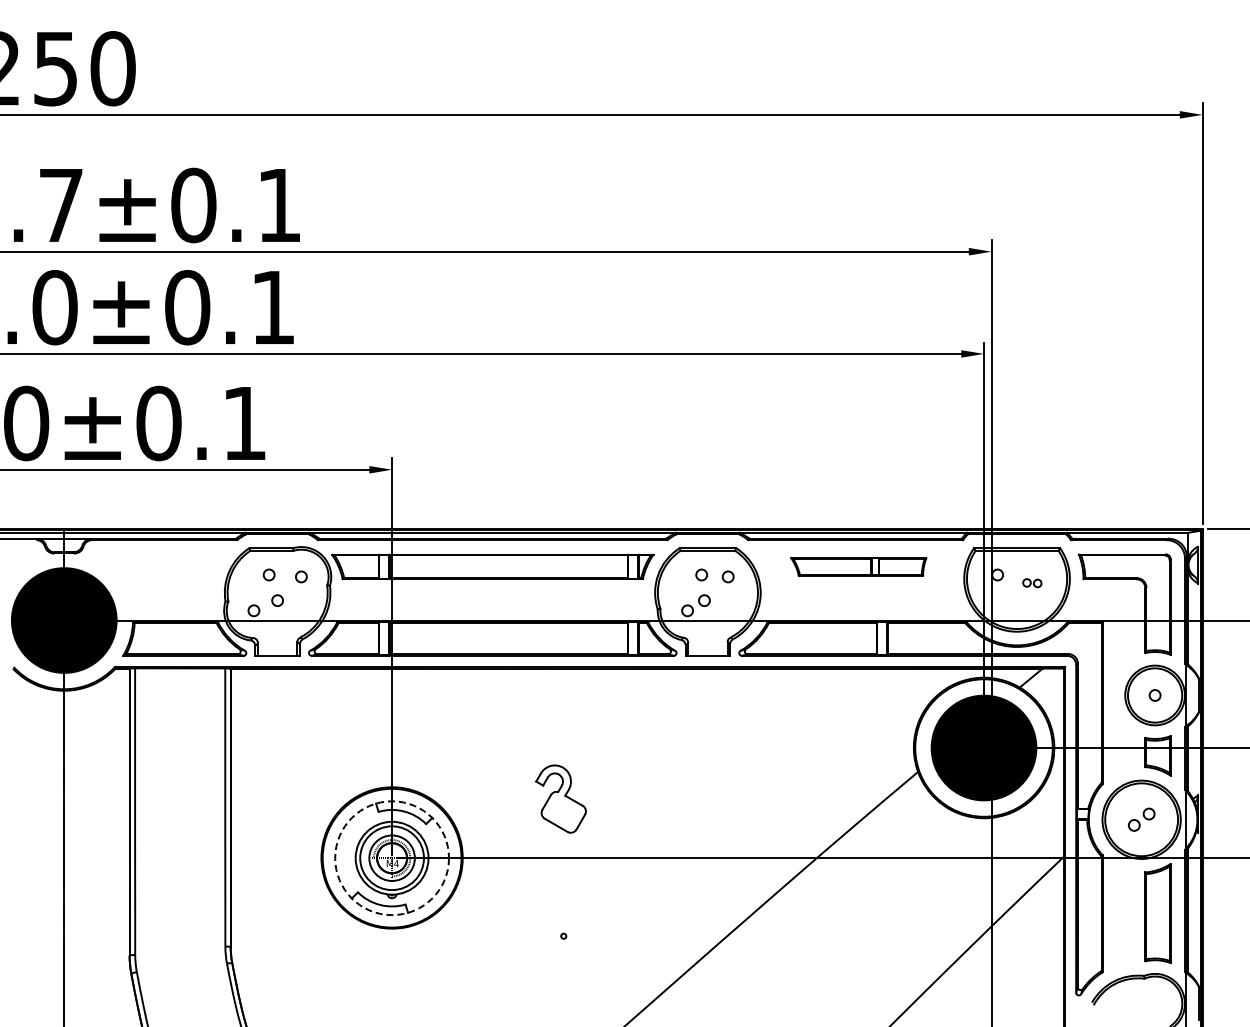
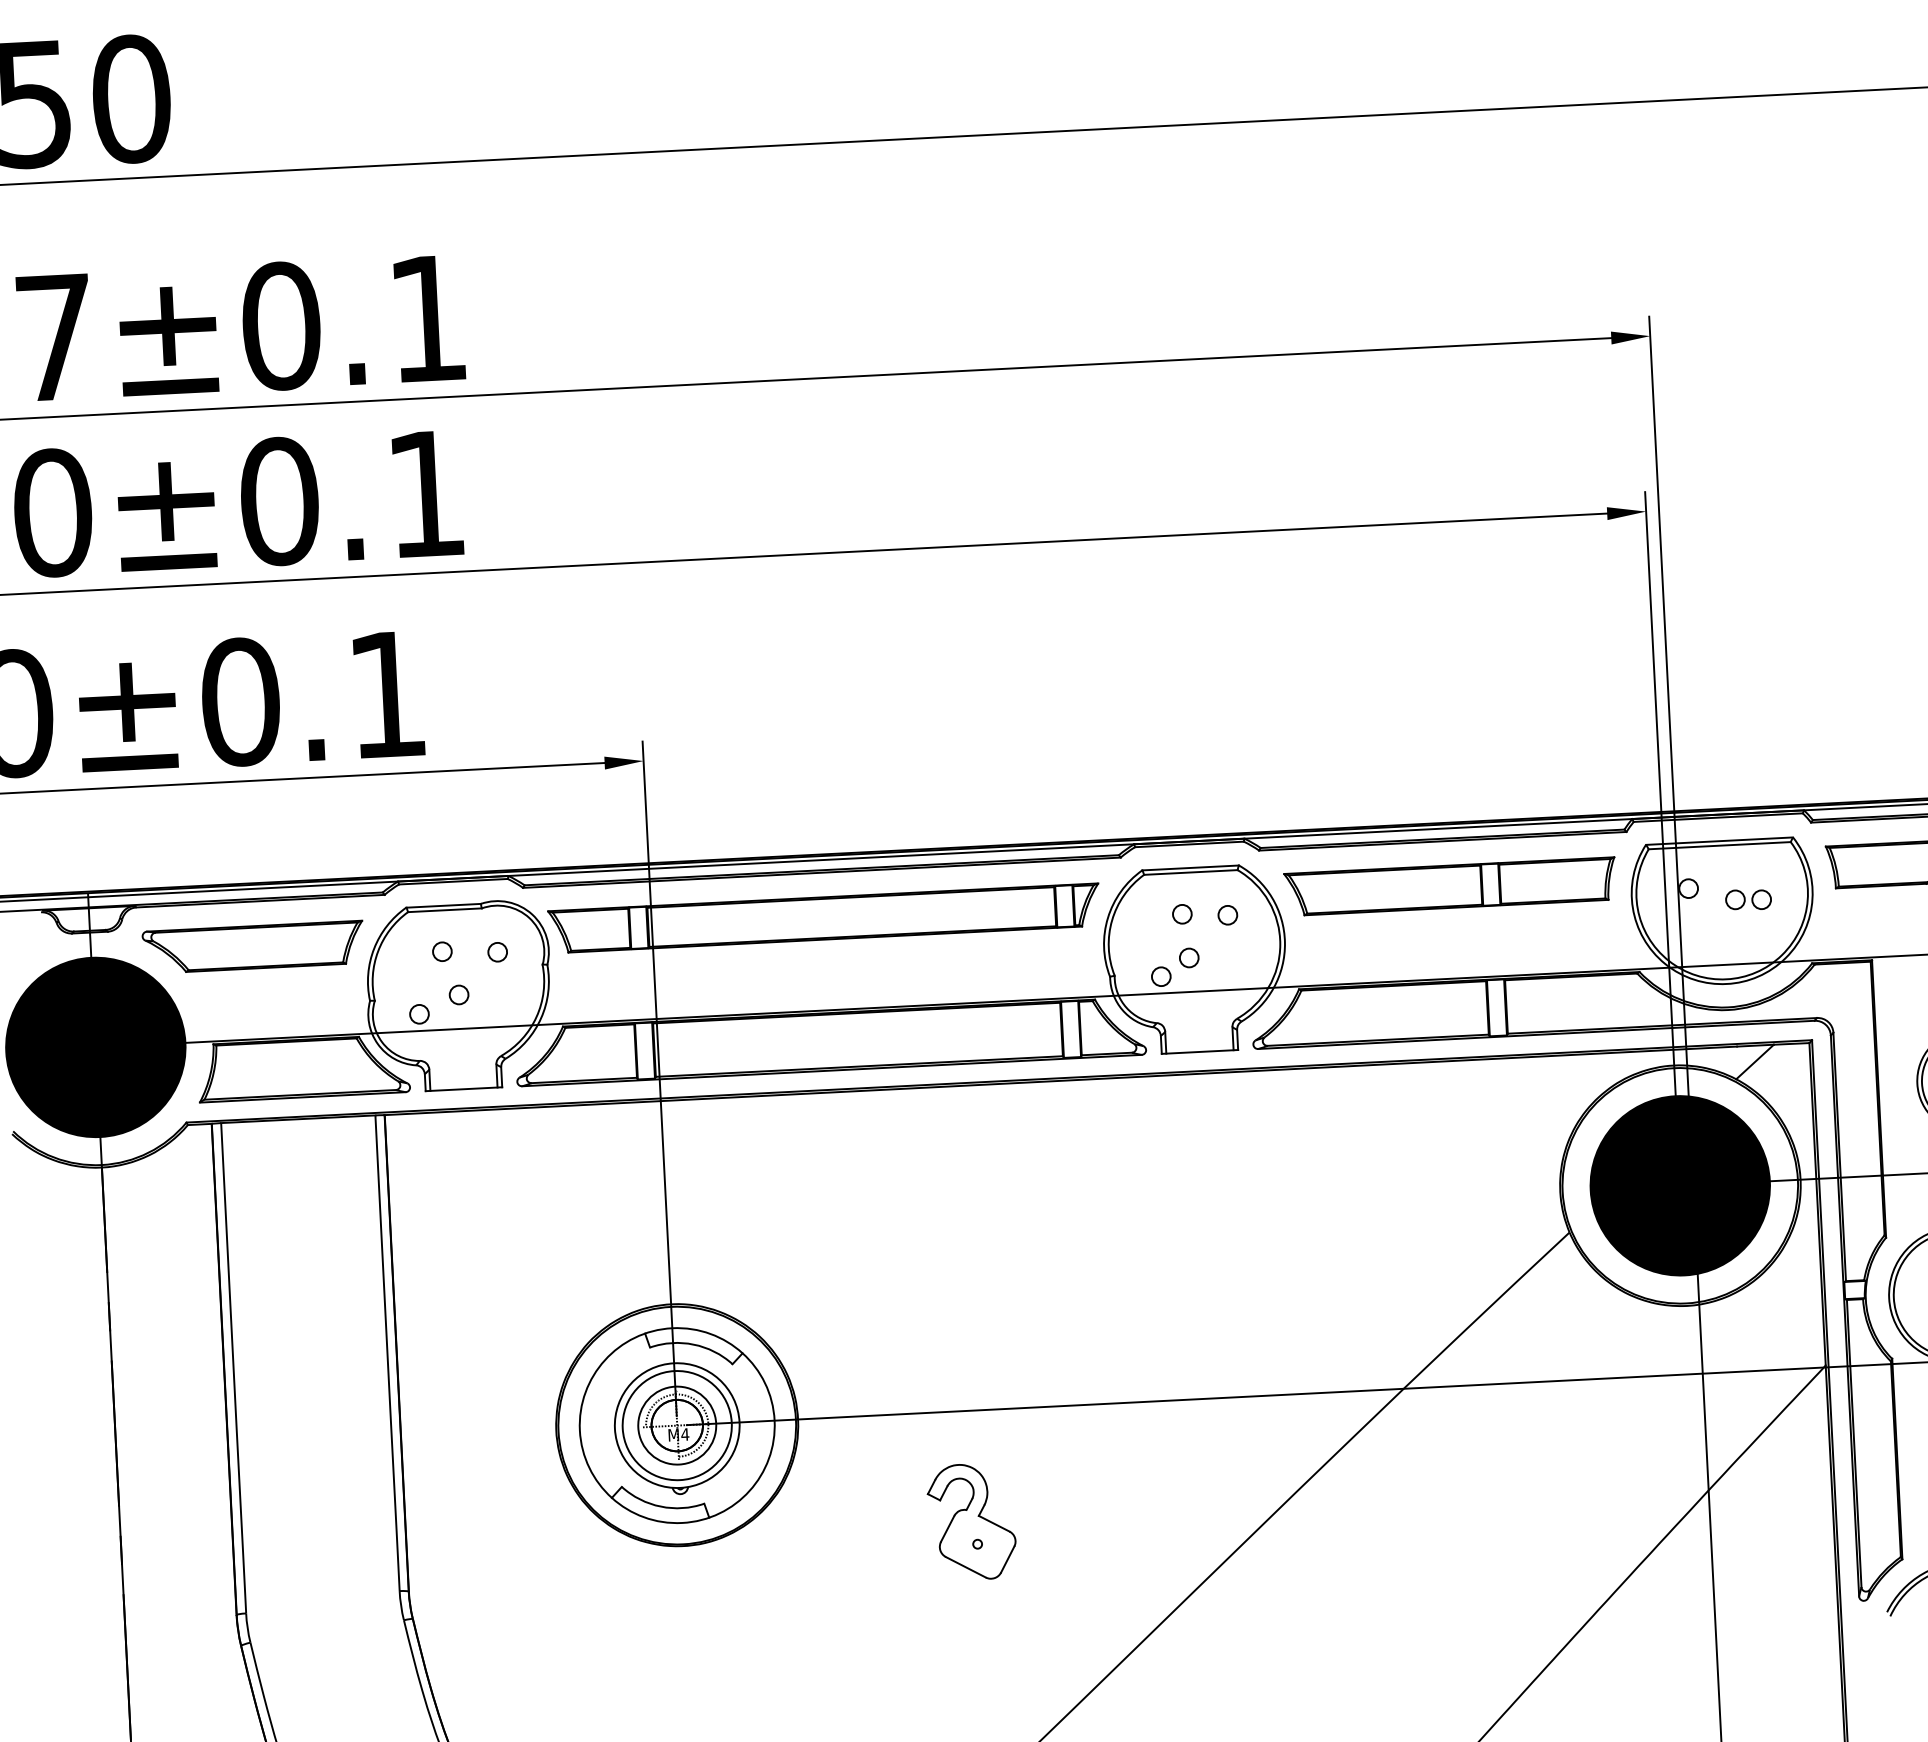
part: (158, 566) -> (252, 946), added
part: (858, 566) -> (1449, 886), size x1.43
part: (1032, 582) -> (1748, 898), size x1.43
part: (560, 798) -> (970, 1520), moved
circle: (392, 858) -> (677, 1426), dashed -> solid

